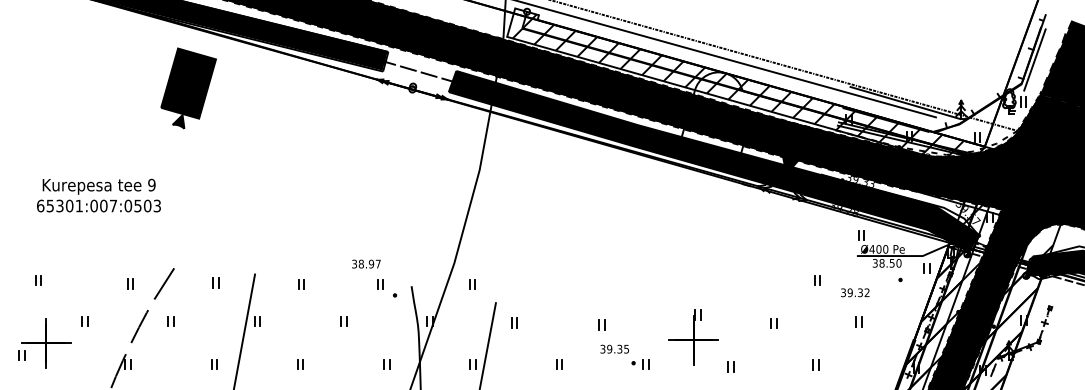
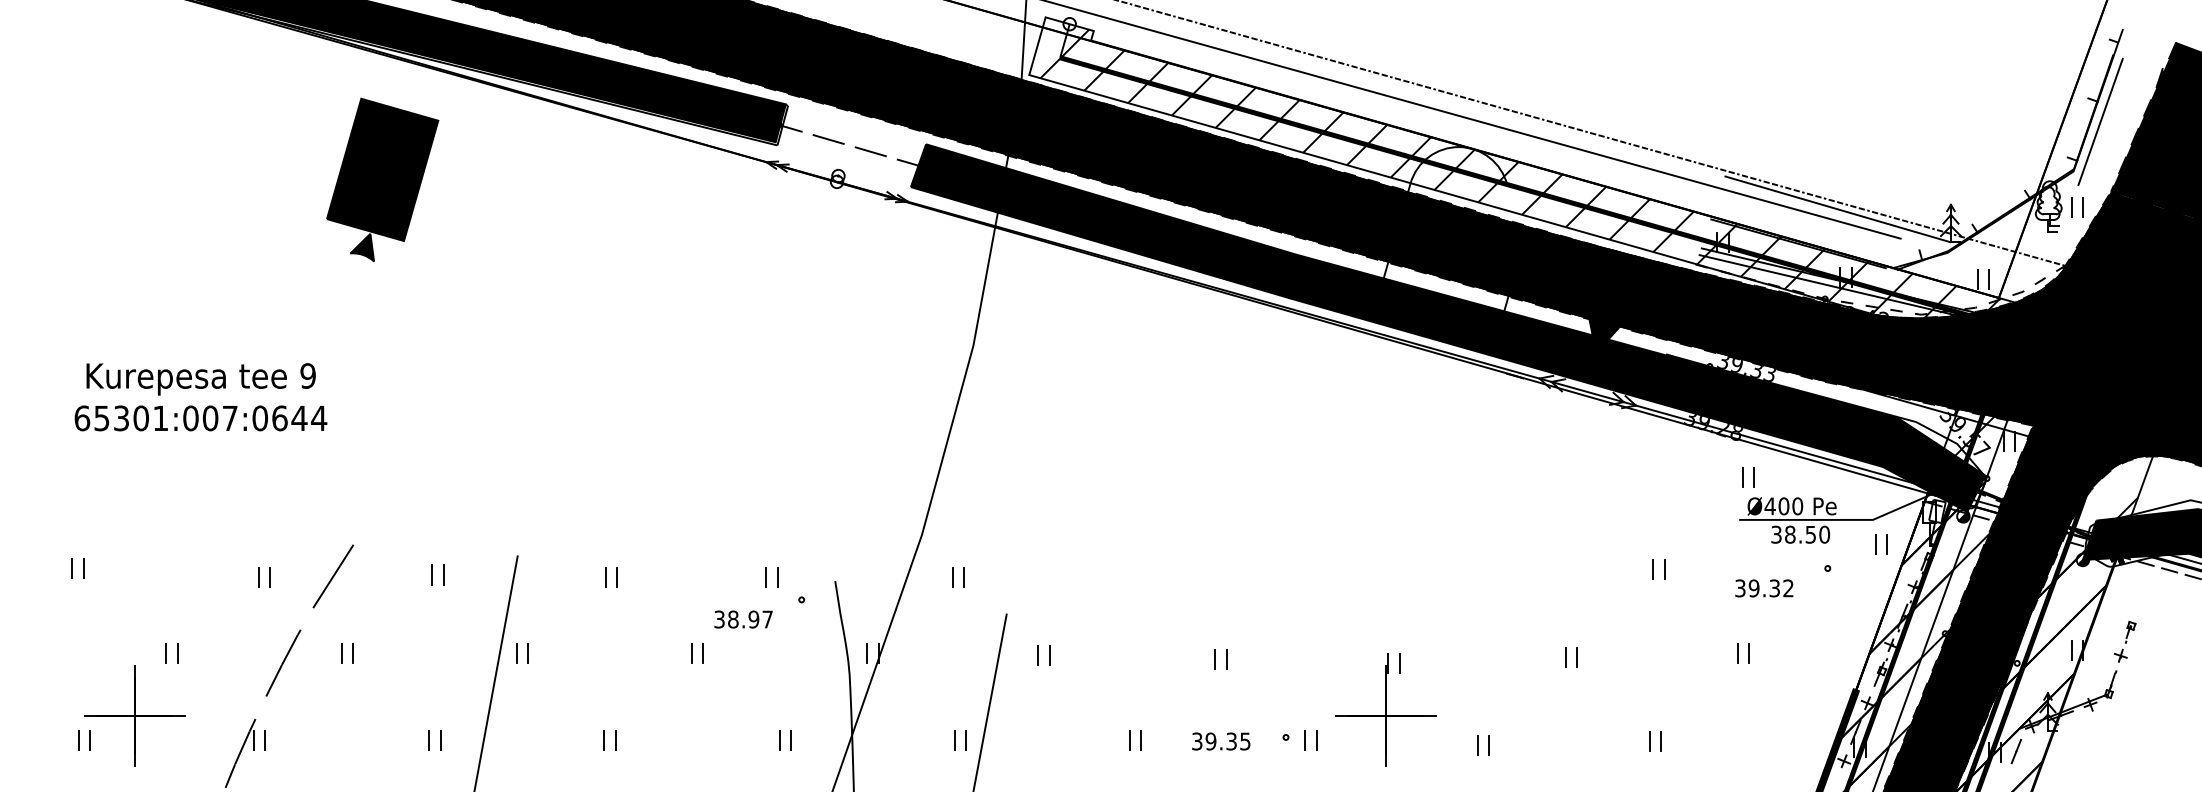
text: (147, 205) -> (299, 417), 65301:007:0503 -> 65301:007:0644
text: (366, 263) -> (743, 618), moved
text: (855, 292) -> (1764, 587), moved
part: (693, 337) -> (1385, 709), moved
part: (44, 343) -> (130, 715), moved
text: (614, 348) -> (1220, 740), moved

